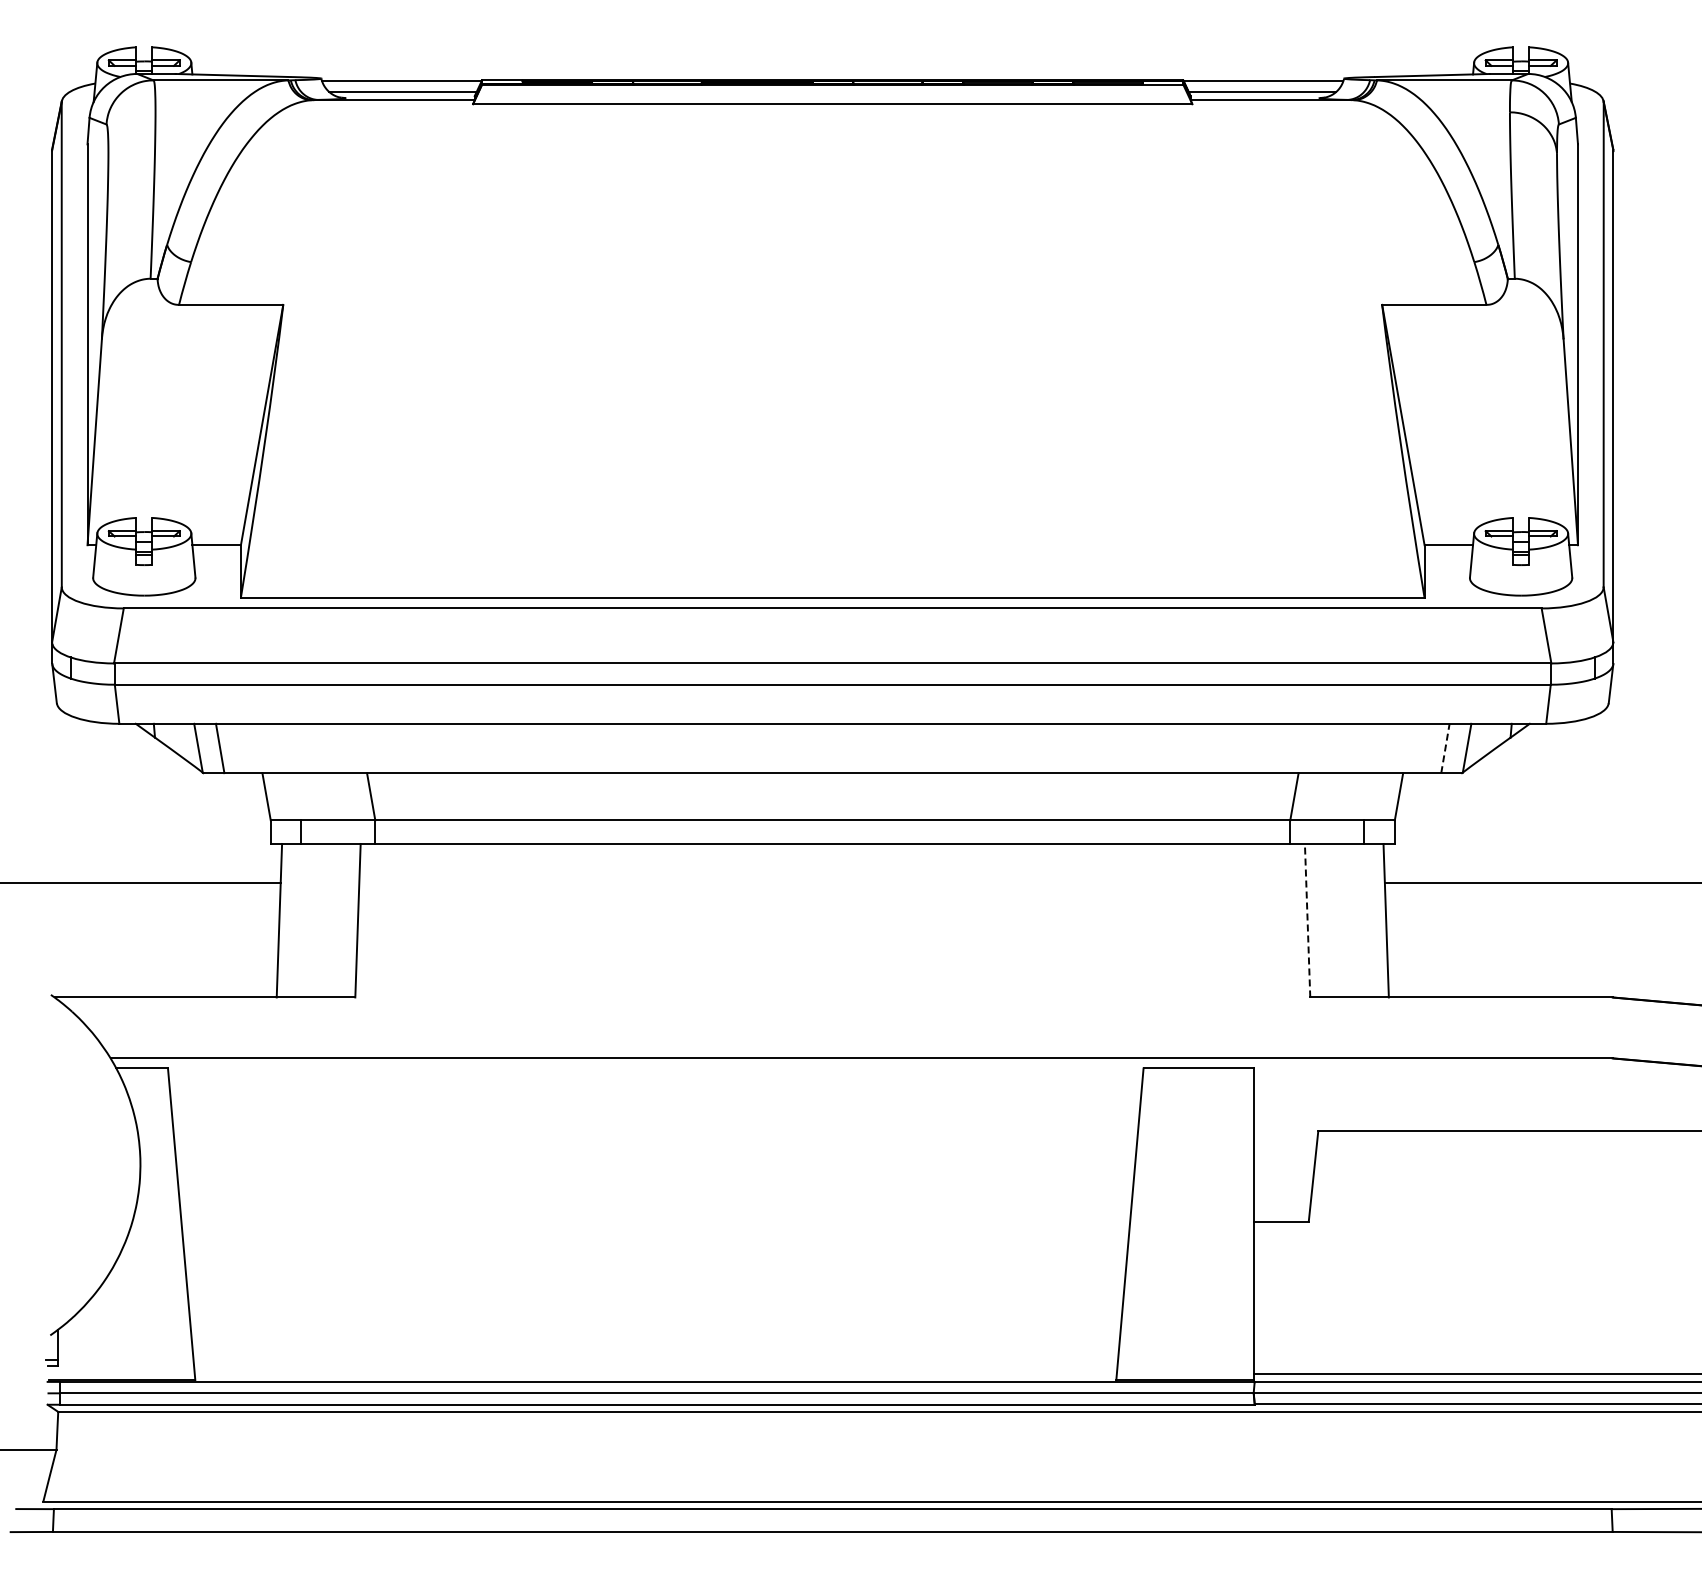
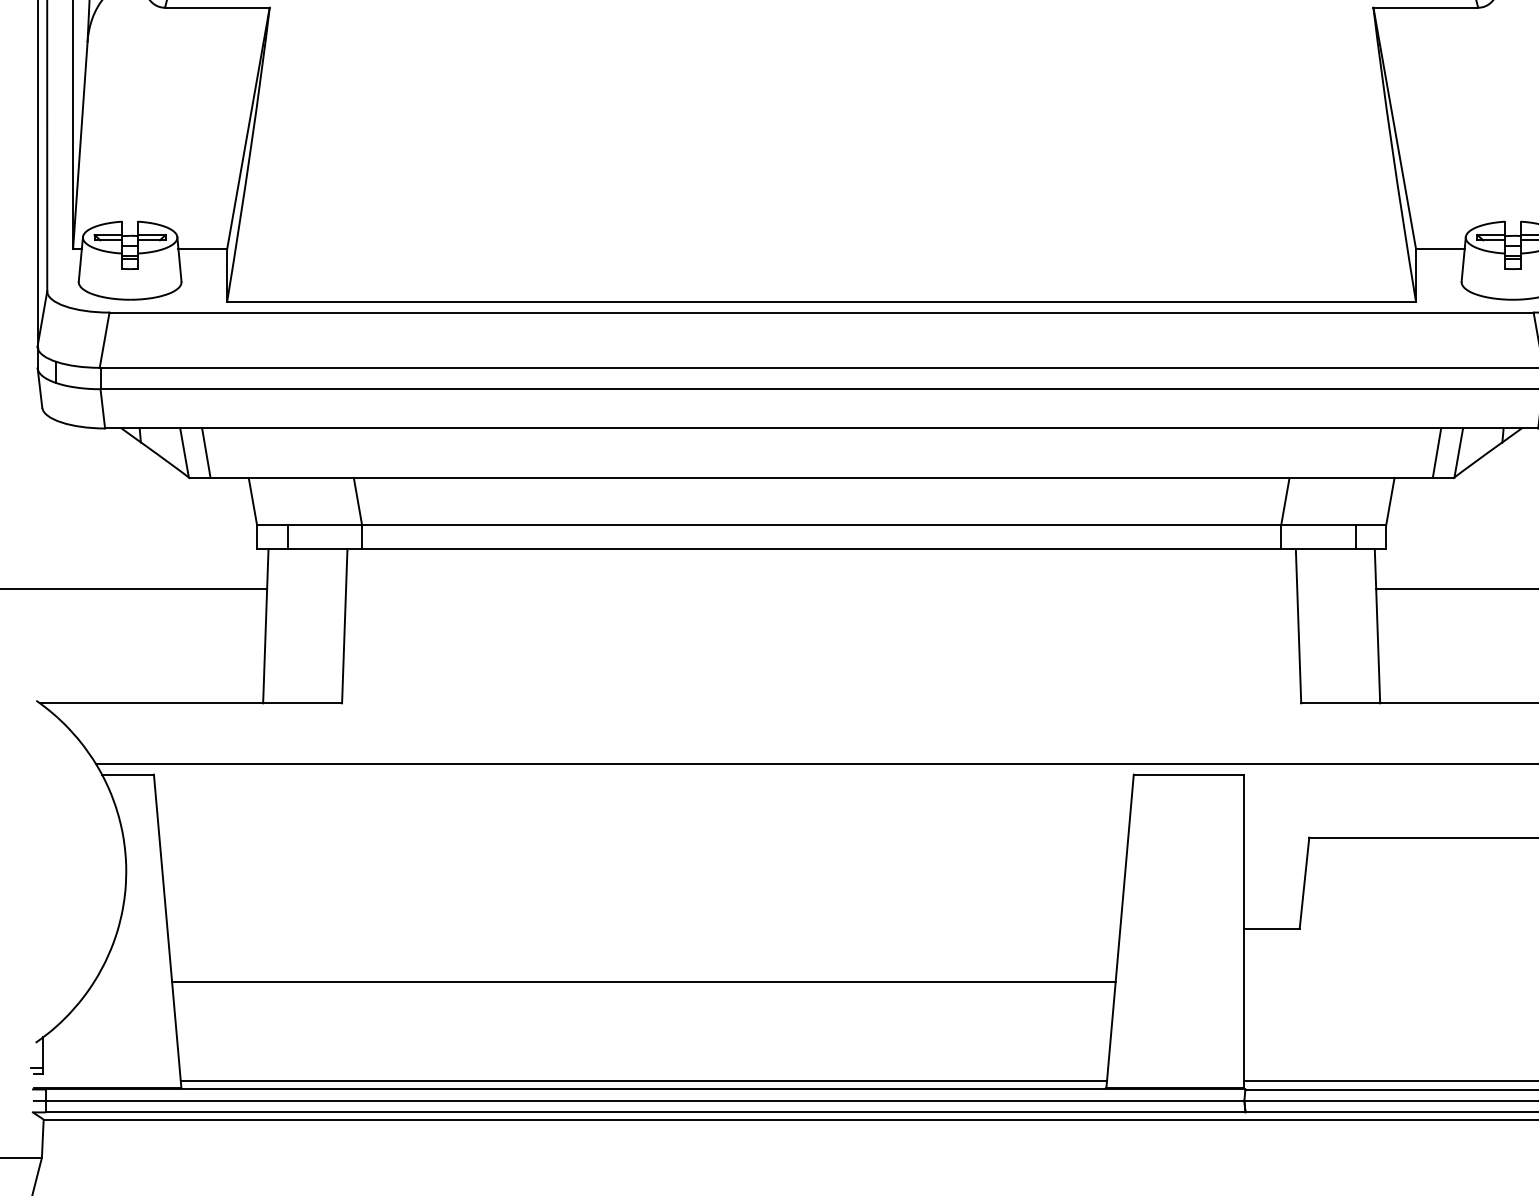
line: (1445, 748) -> (1437, 453), dashed -> solid
line: (1307, 920) -> (1298, 626), dashed -> solid
line: (655, 1275) -> (643, 982), added
line: (655, 1373) -> (643, 1081), added

